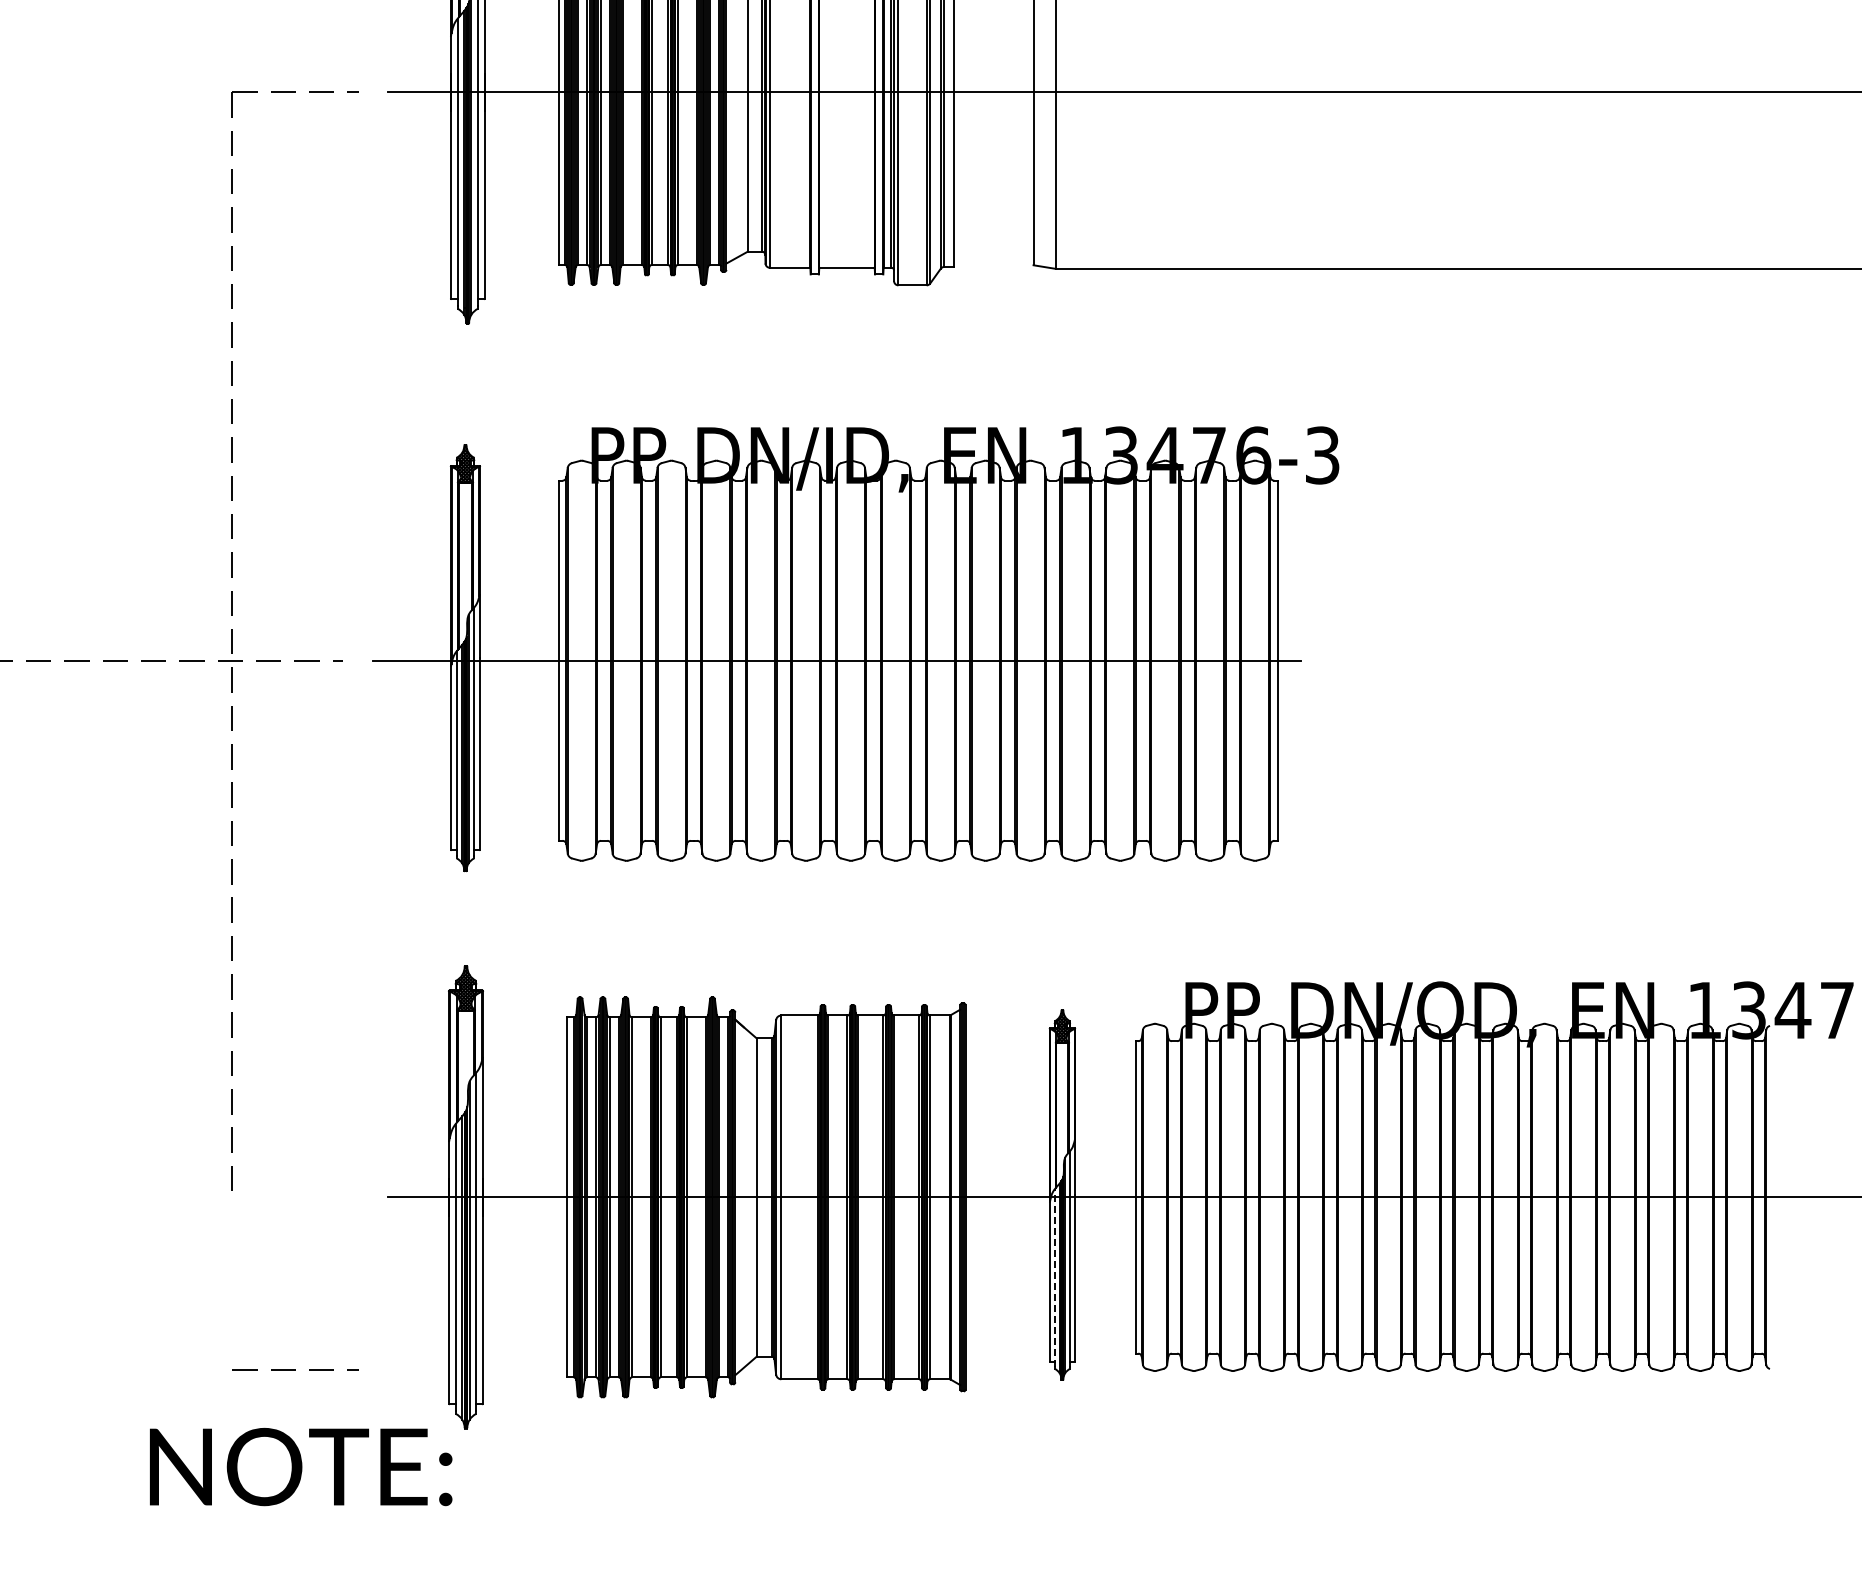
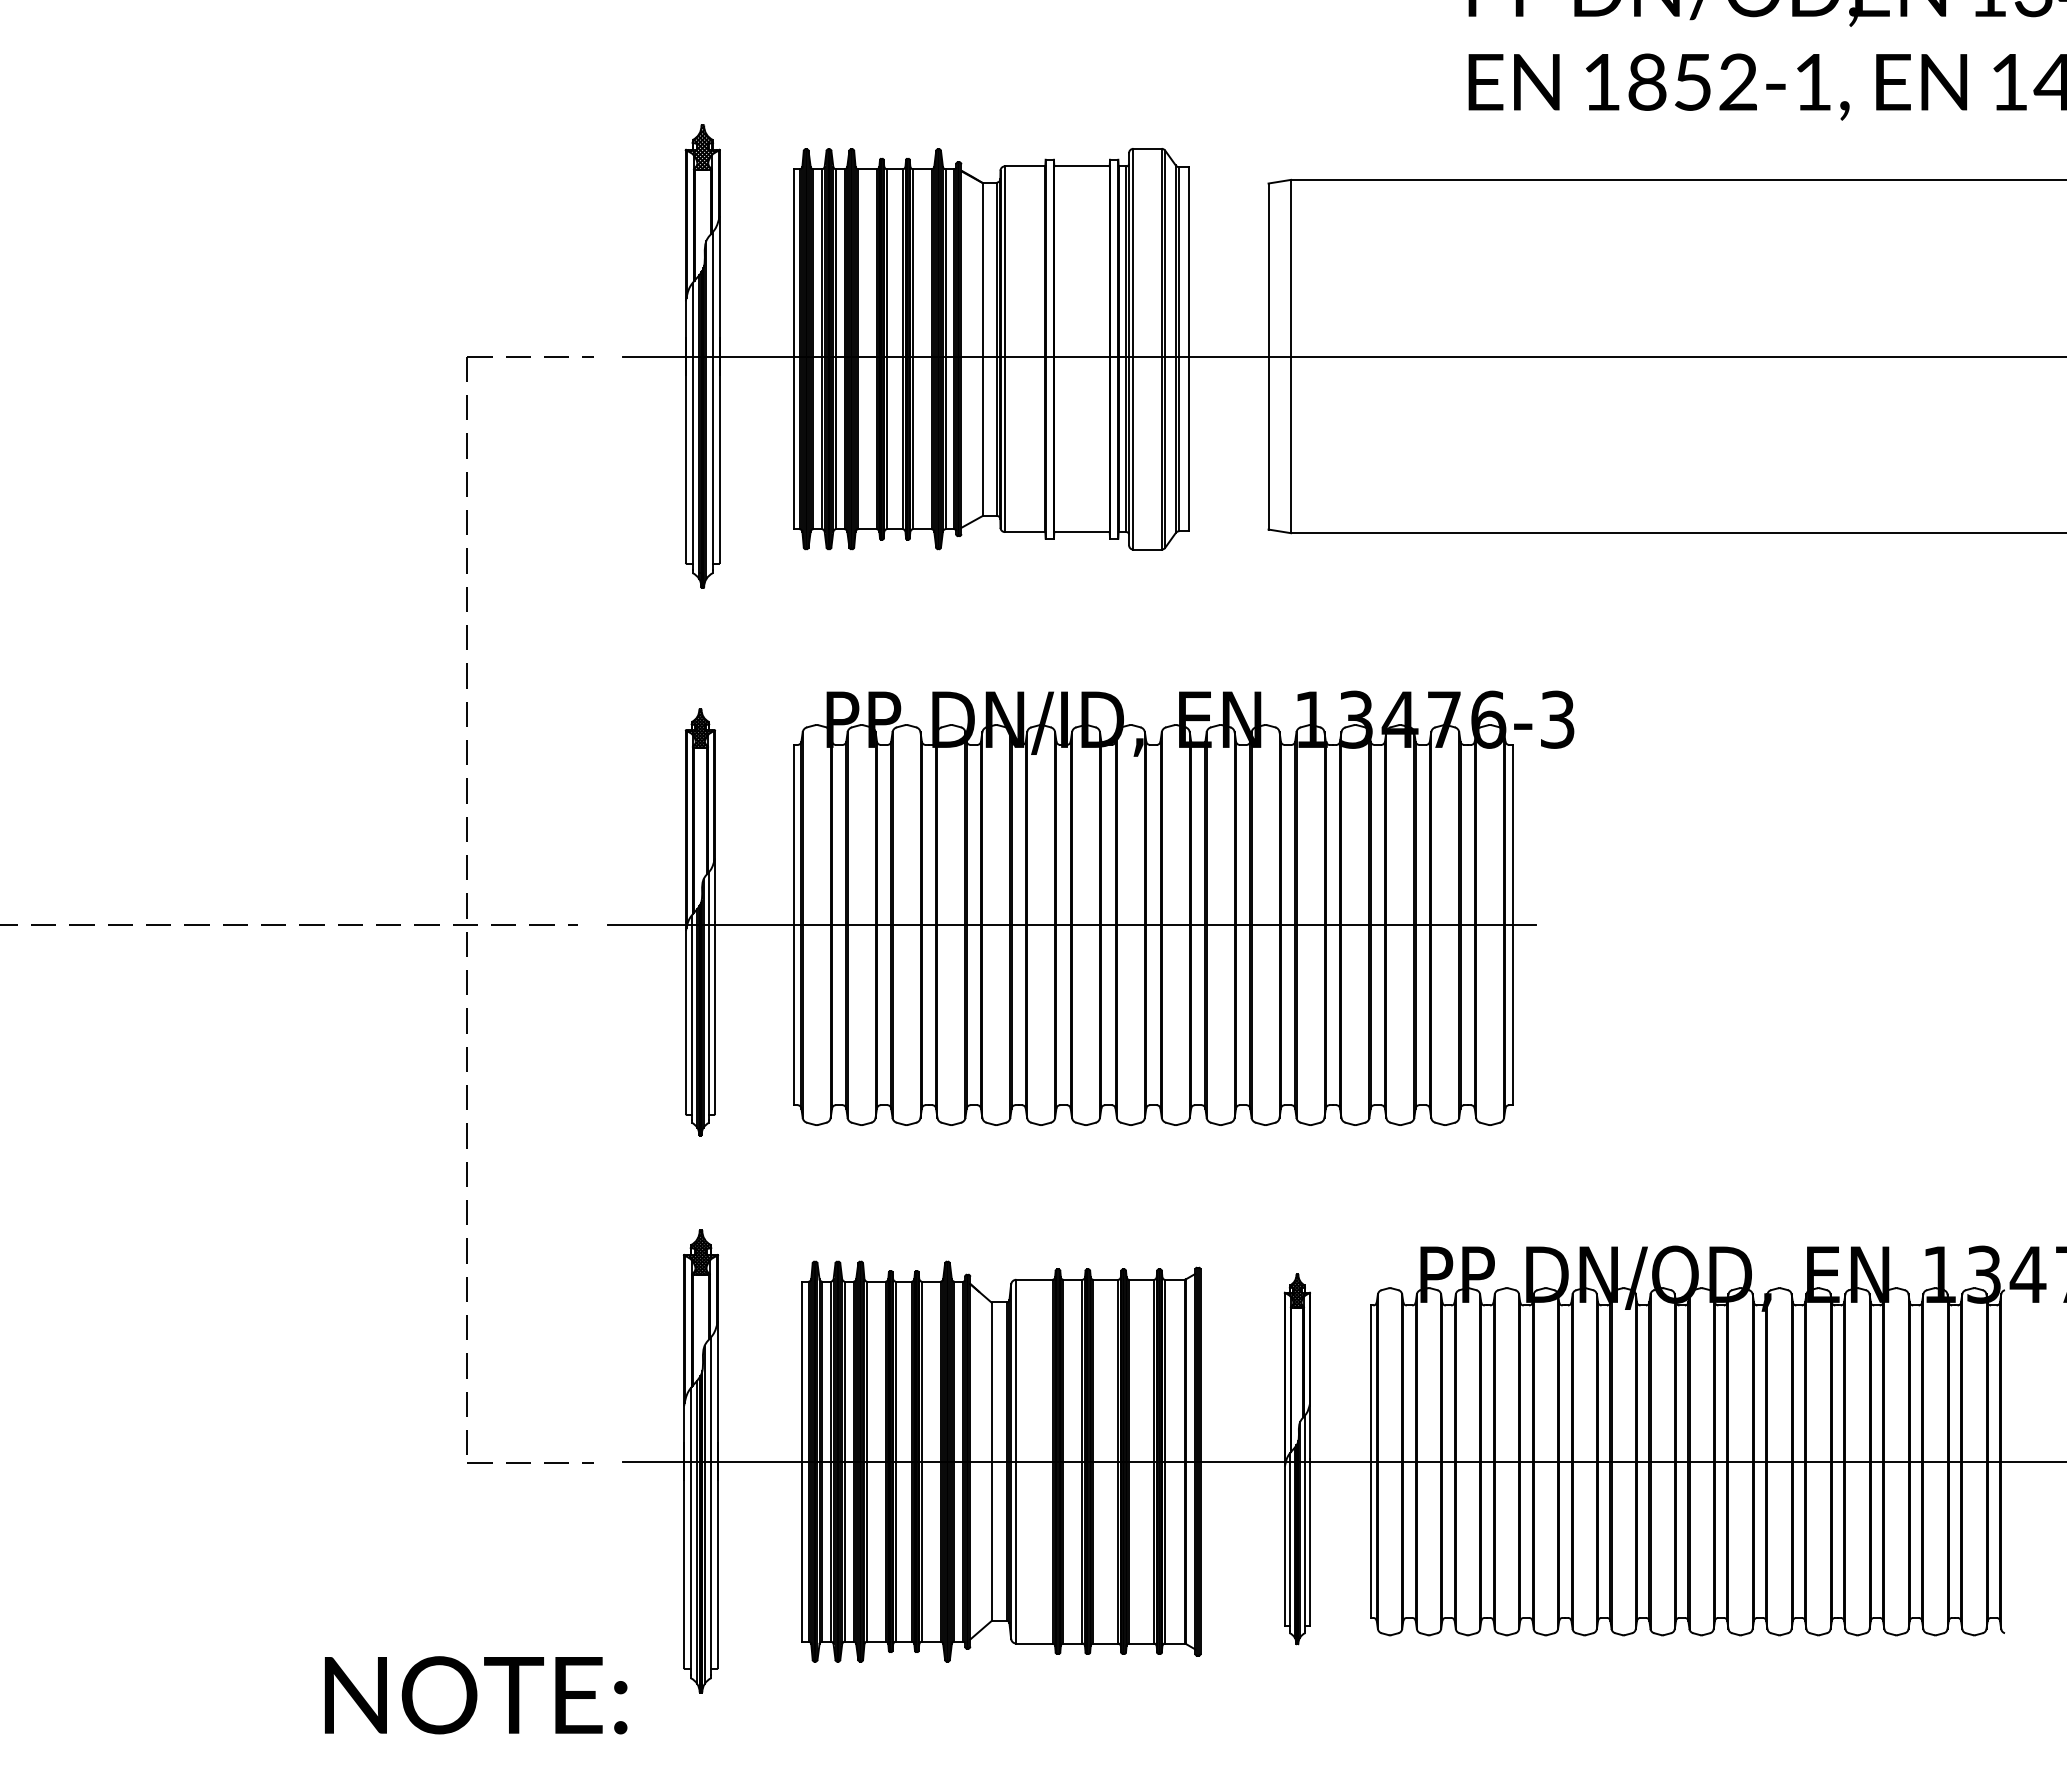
line: (1054, 1278) -> (1289, 1542), dashed -> solid
line: (295, 1369) -> (530, 1462), moved
text: (301, 1467) -> (476, 1695), moved

